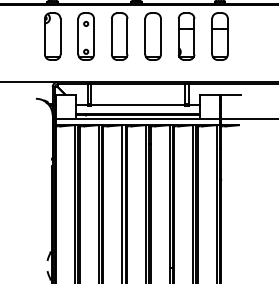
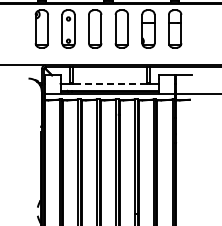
line: (137, 104) -> (109, 83), solid -> dashed

